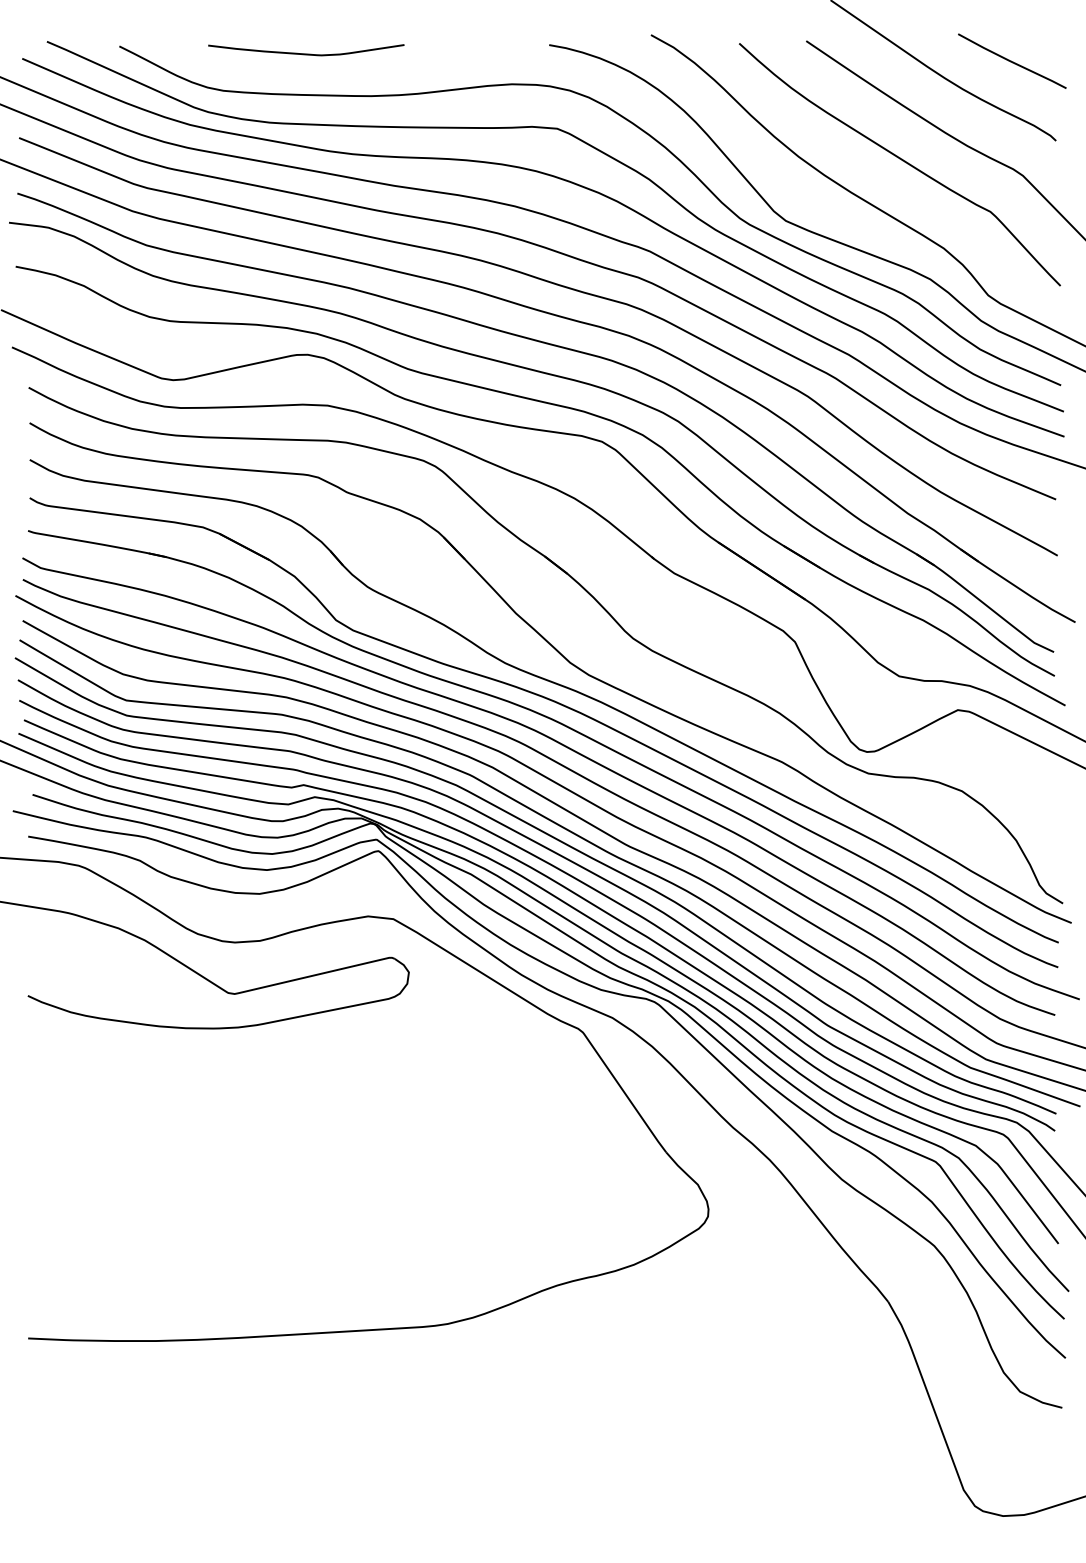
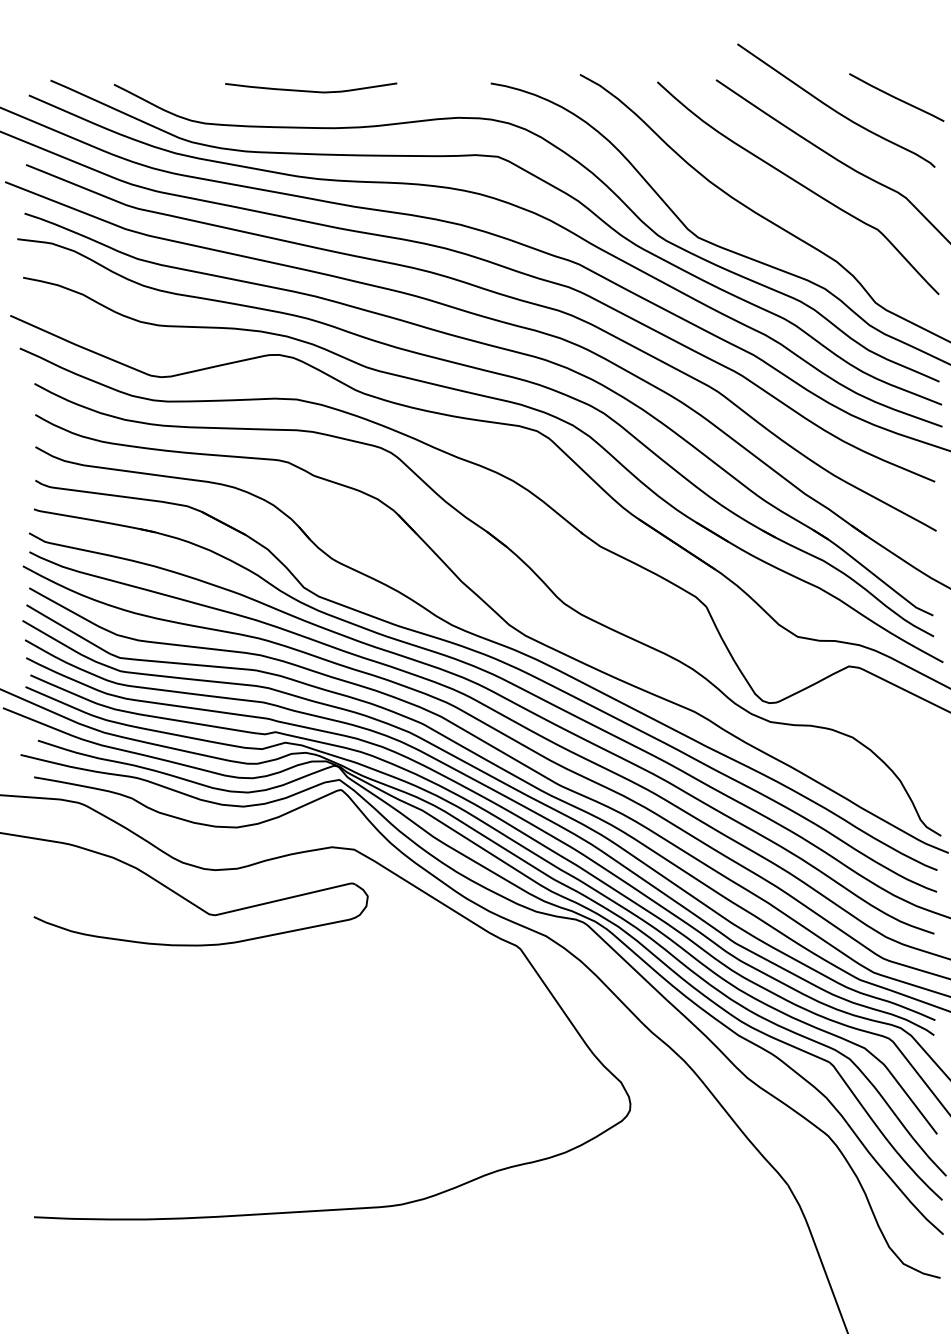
curve: (306, 53) -> (311, 90), moved

